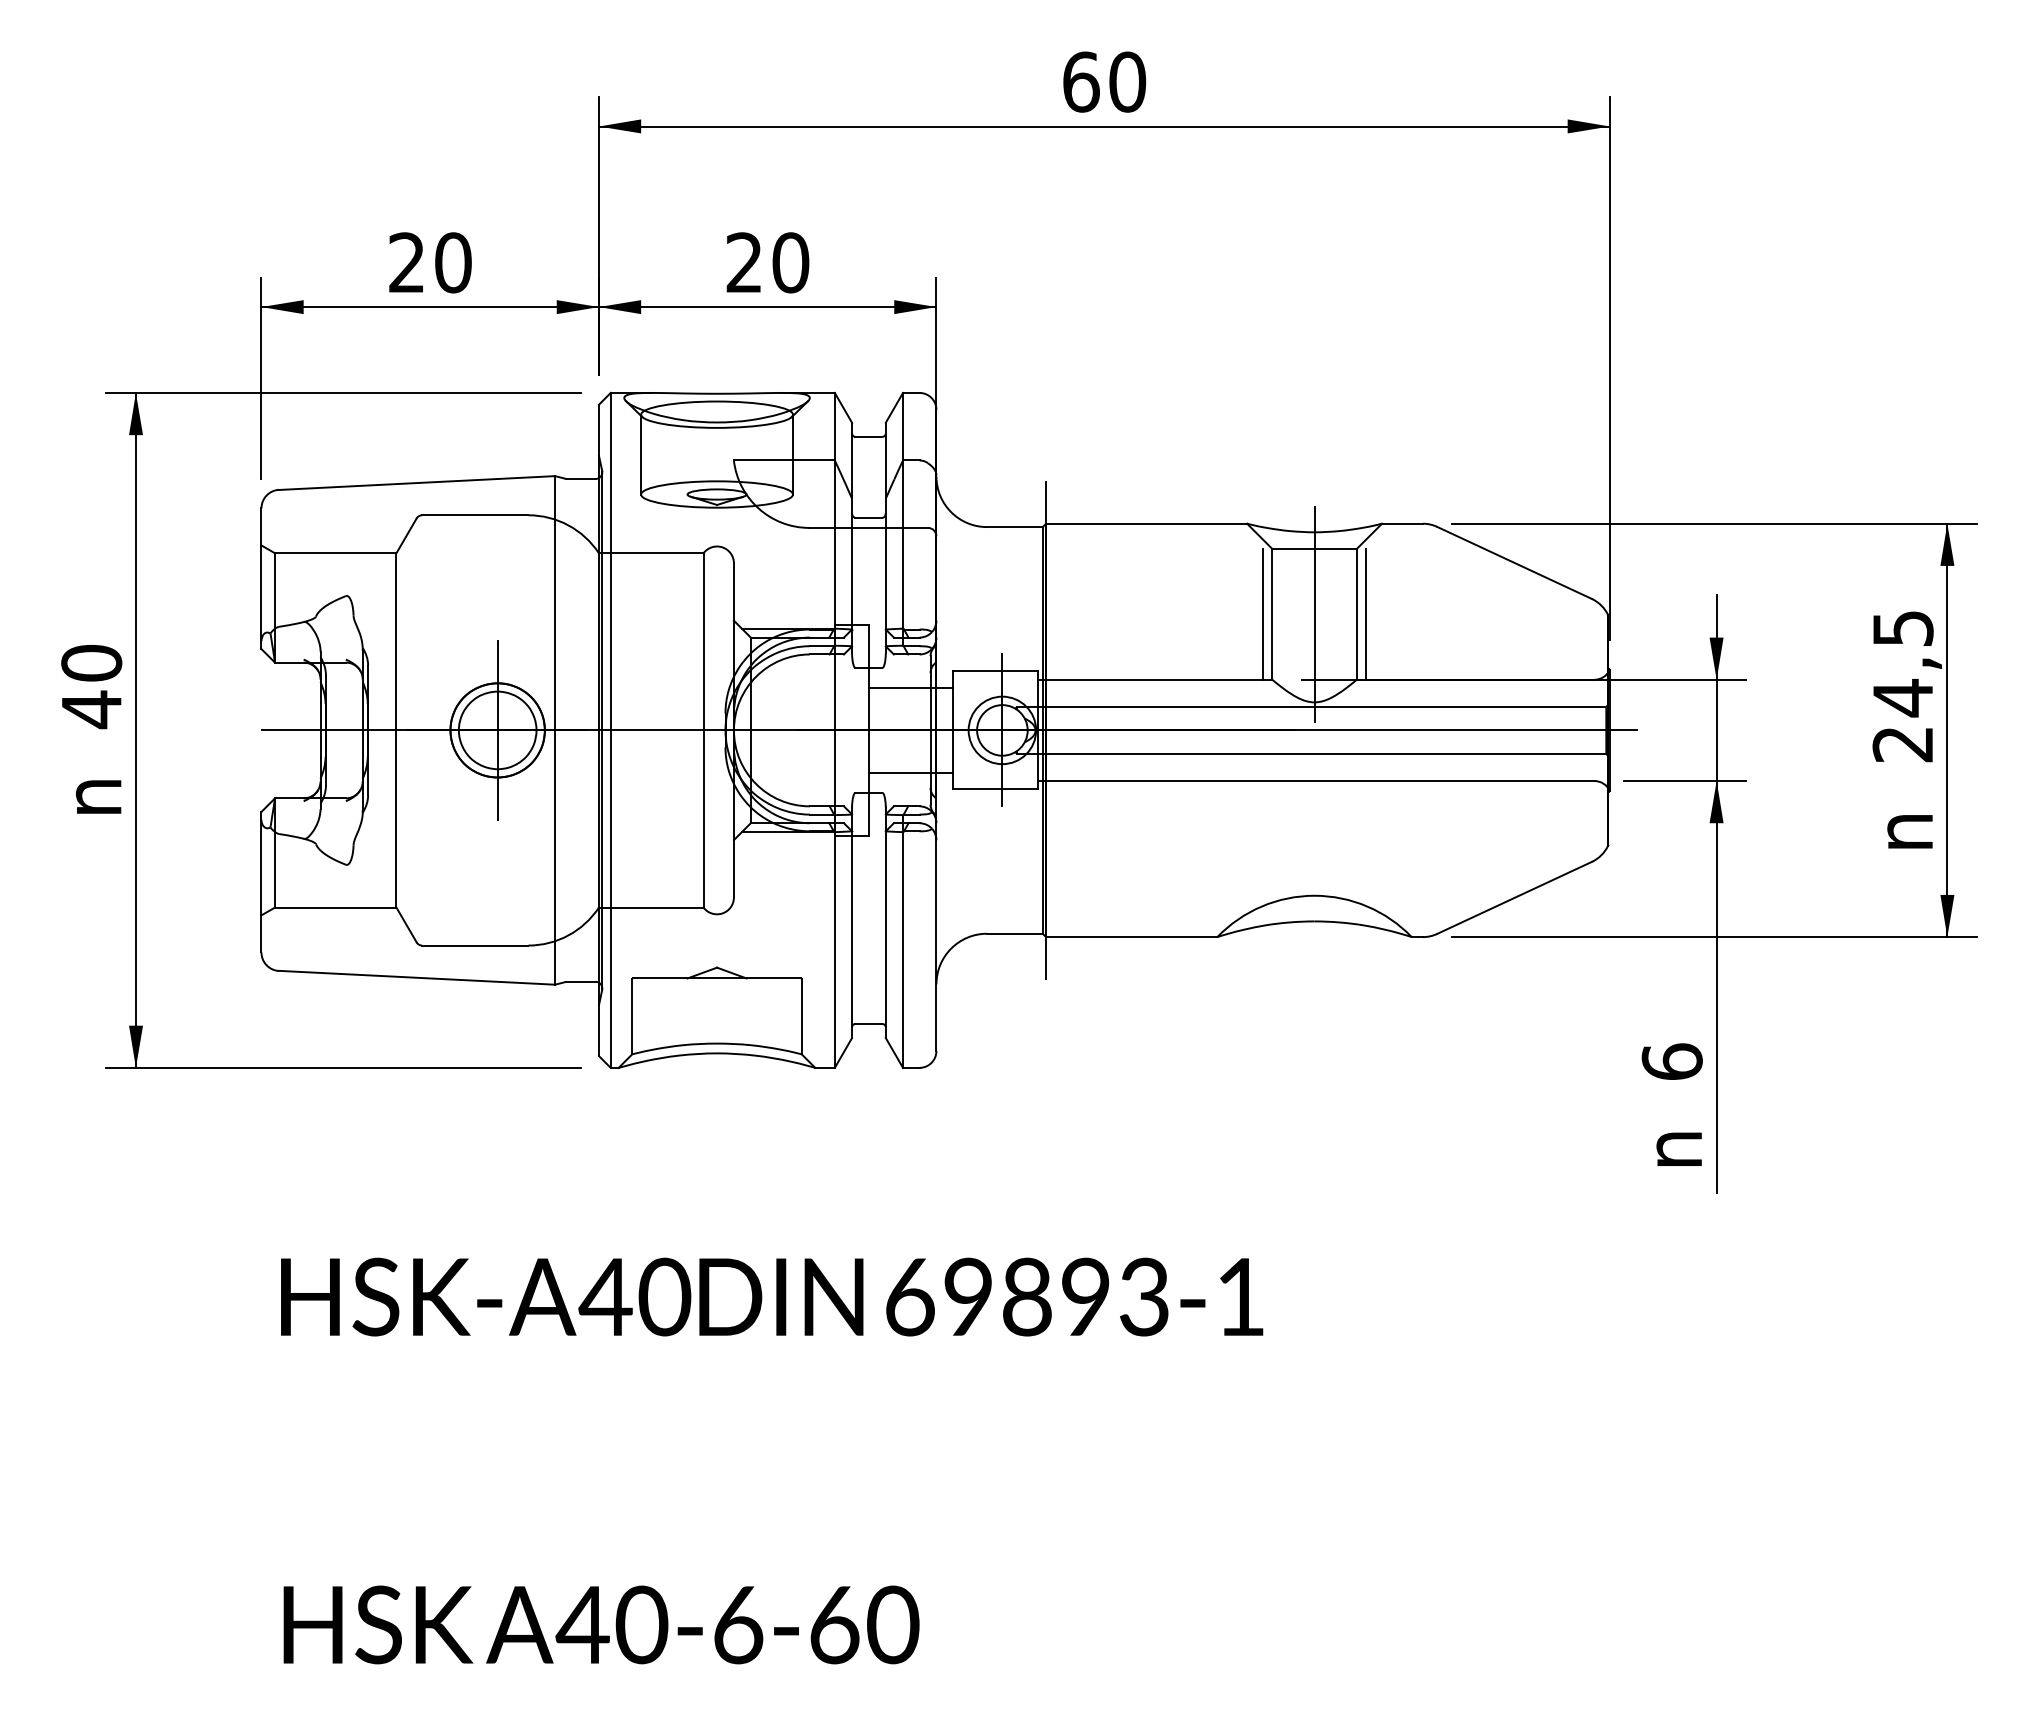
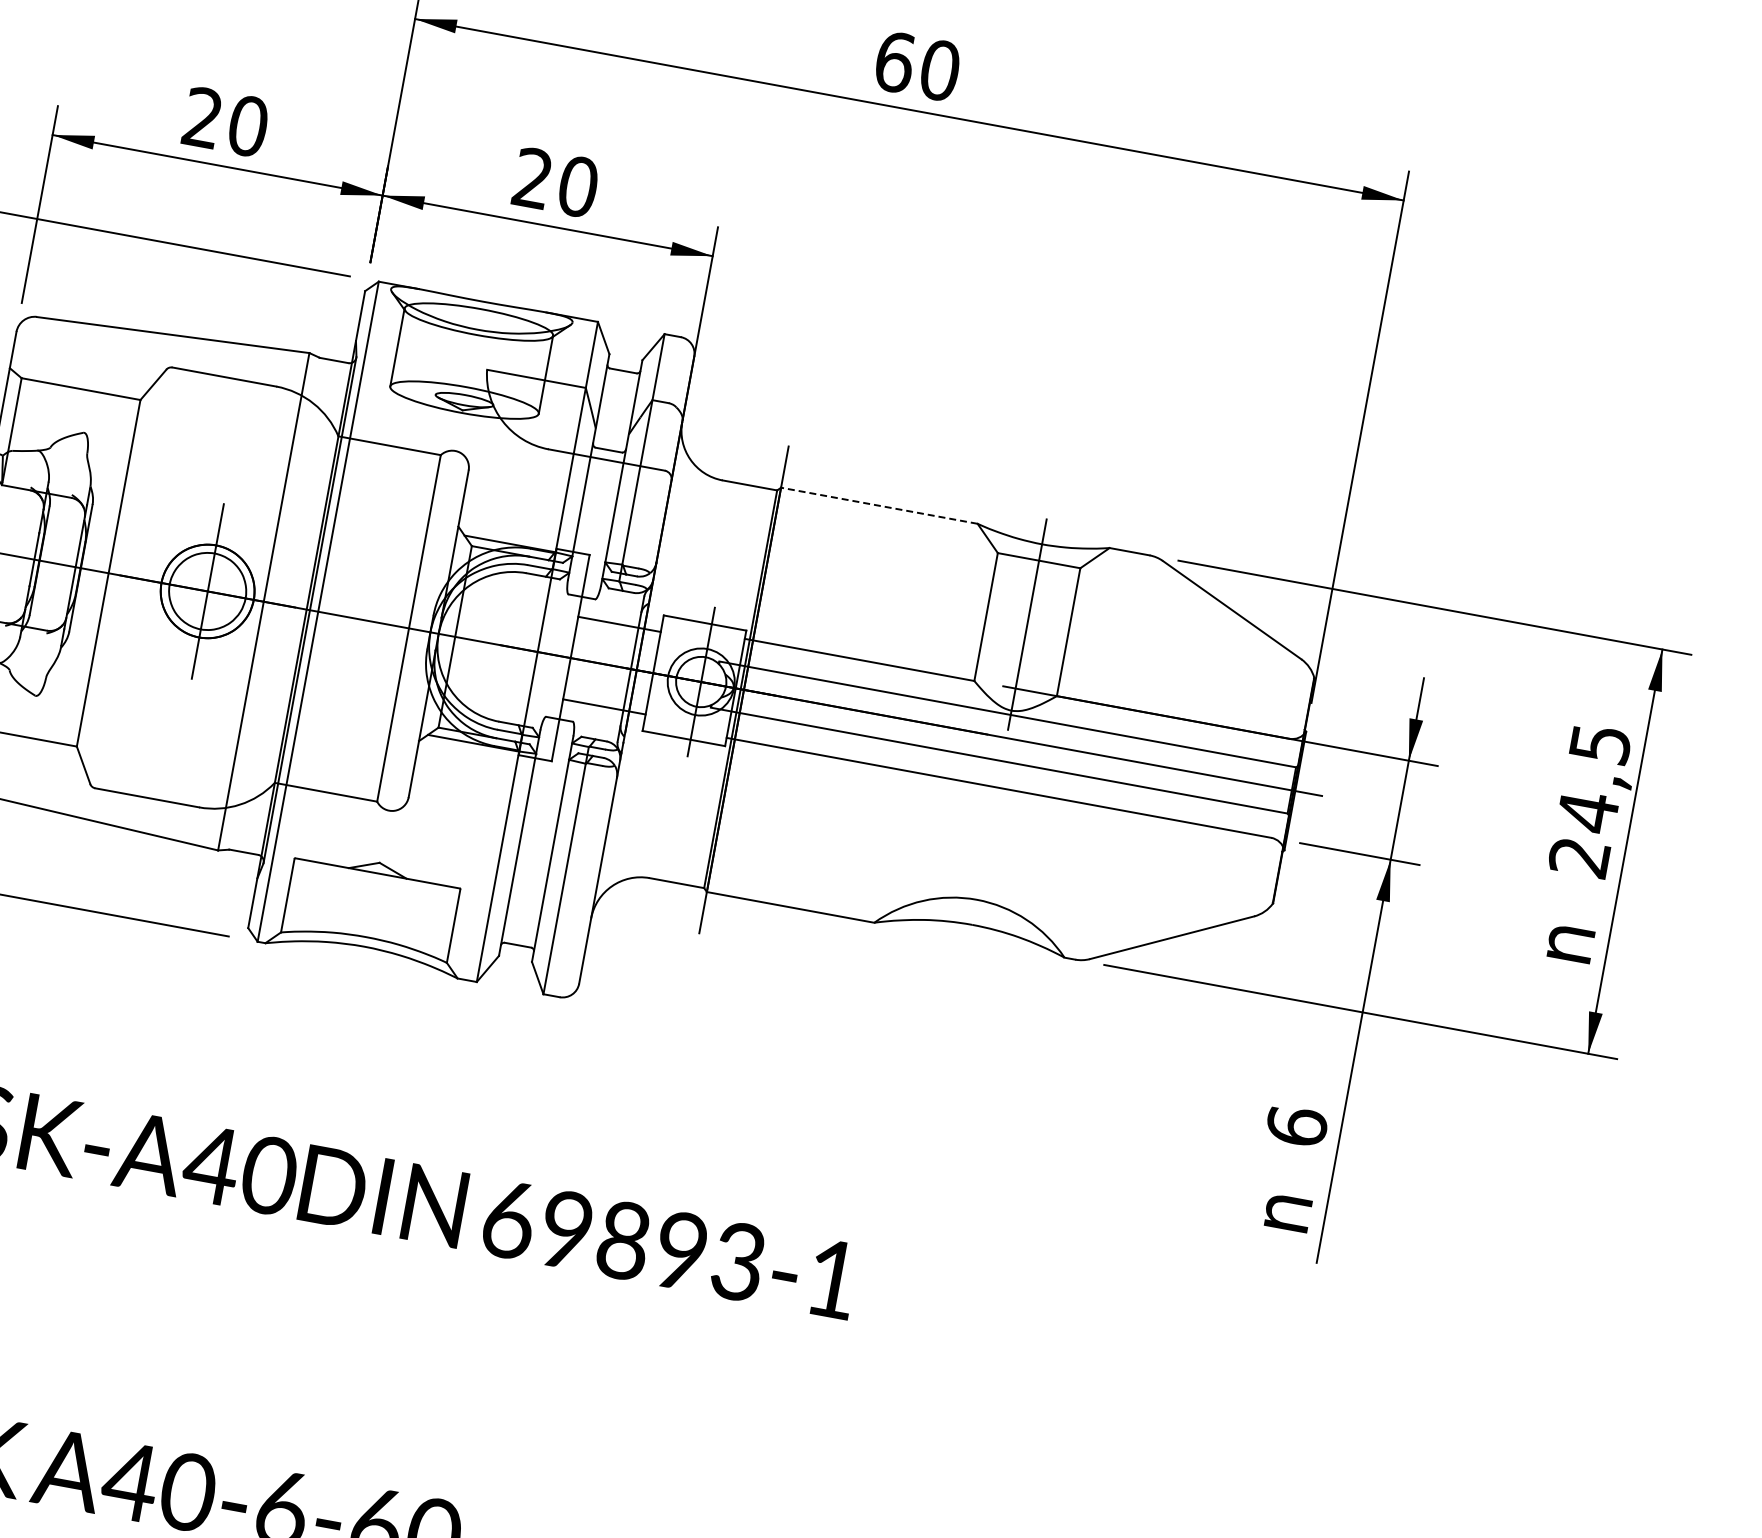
line: (1146, 523) -> (879, 505), solid -> dashed
line: (1263, 614) -> (977, 615), removed
line: (1365, 614) -> (1077, 633), removed

